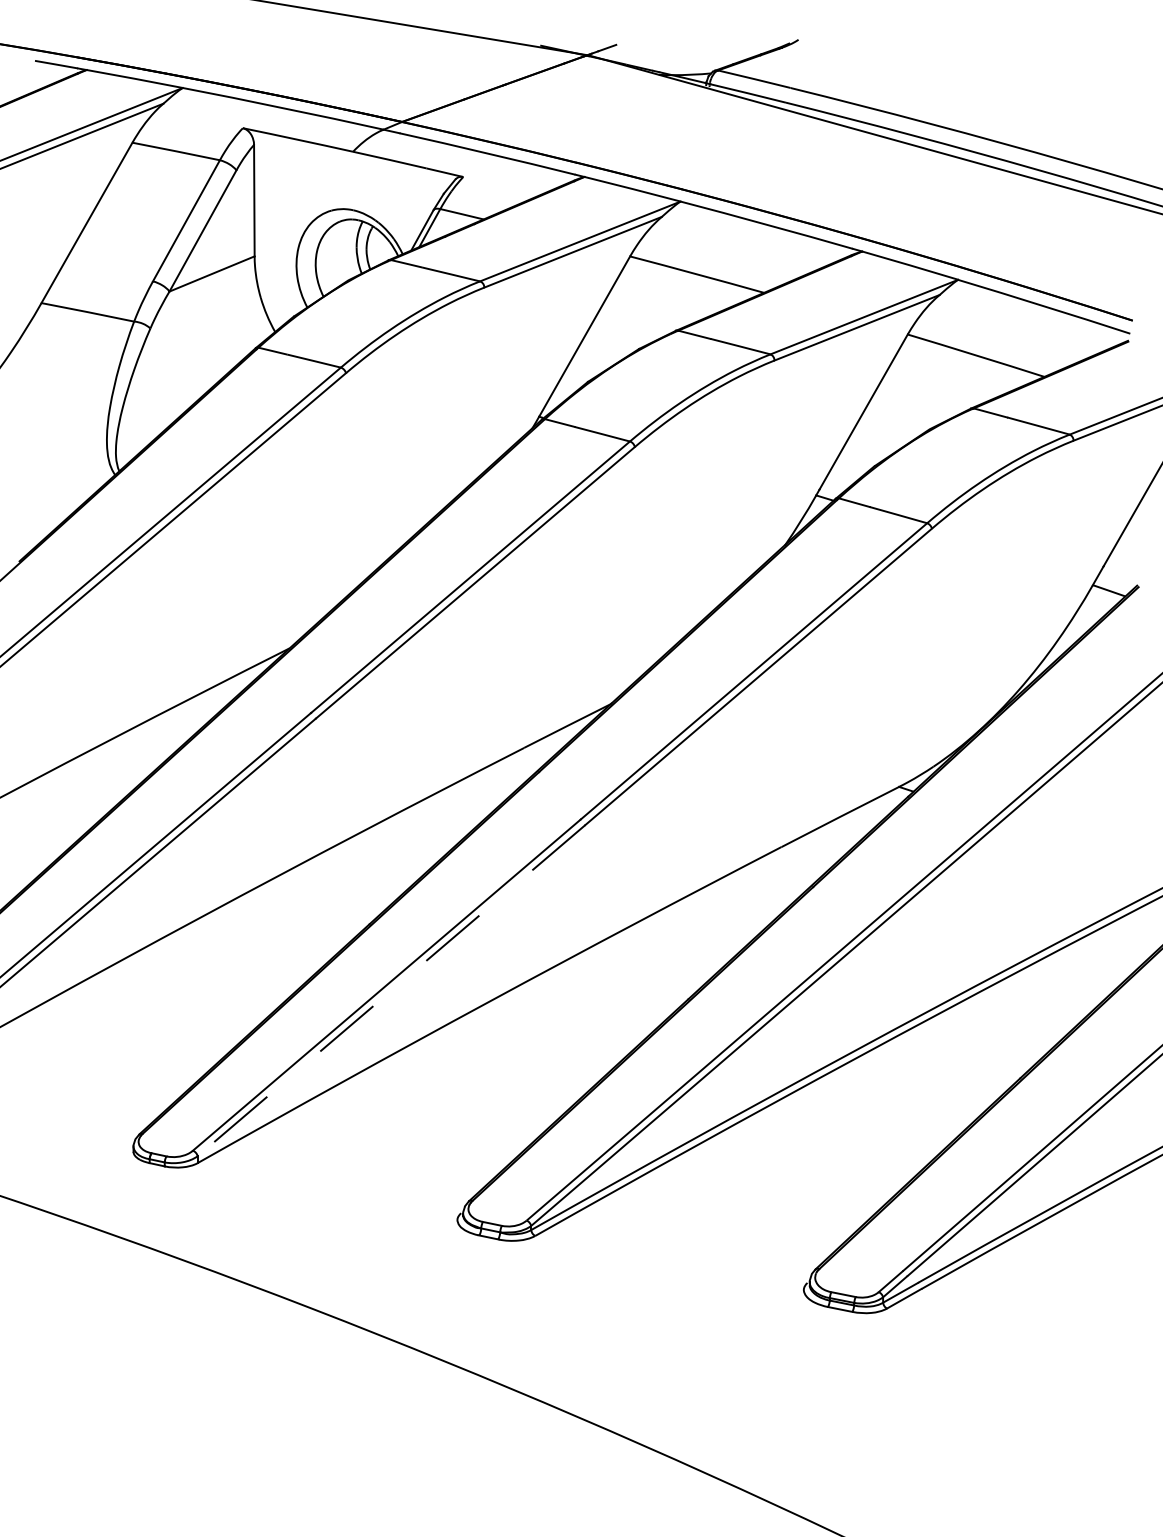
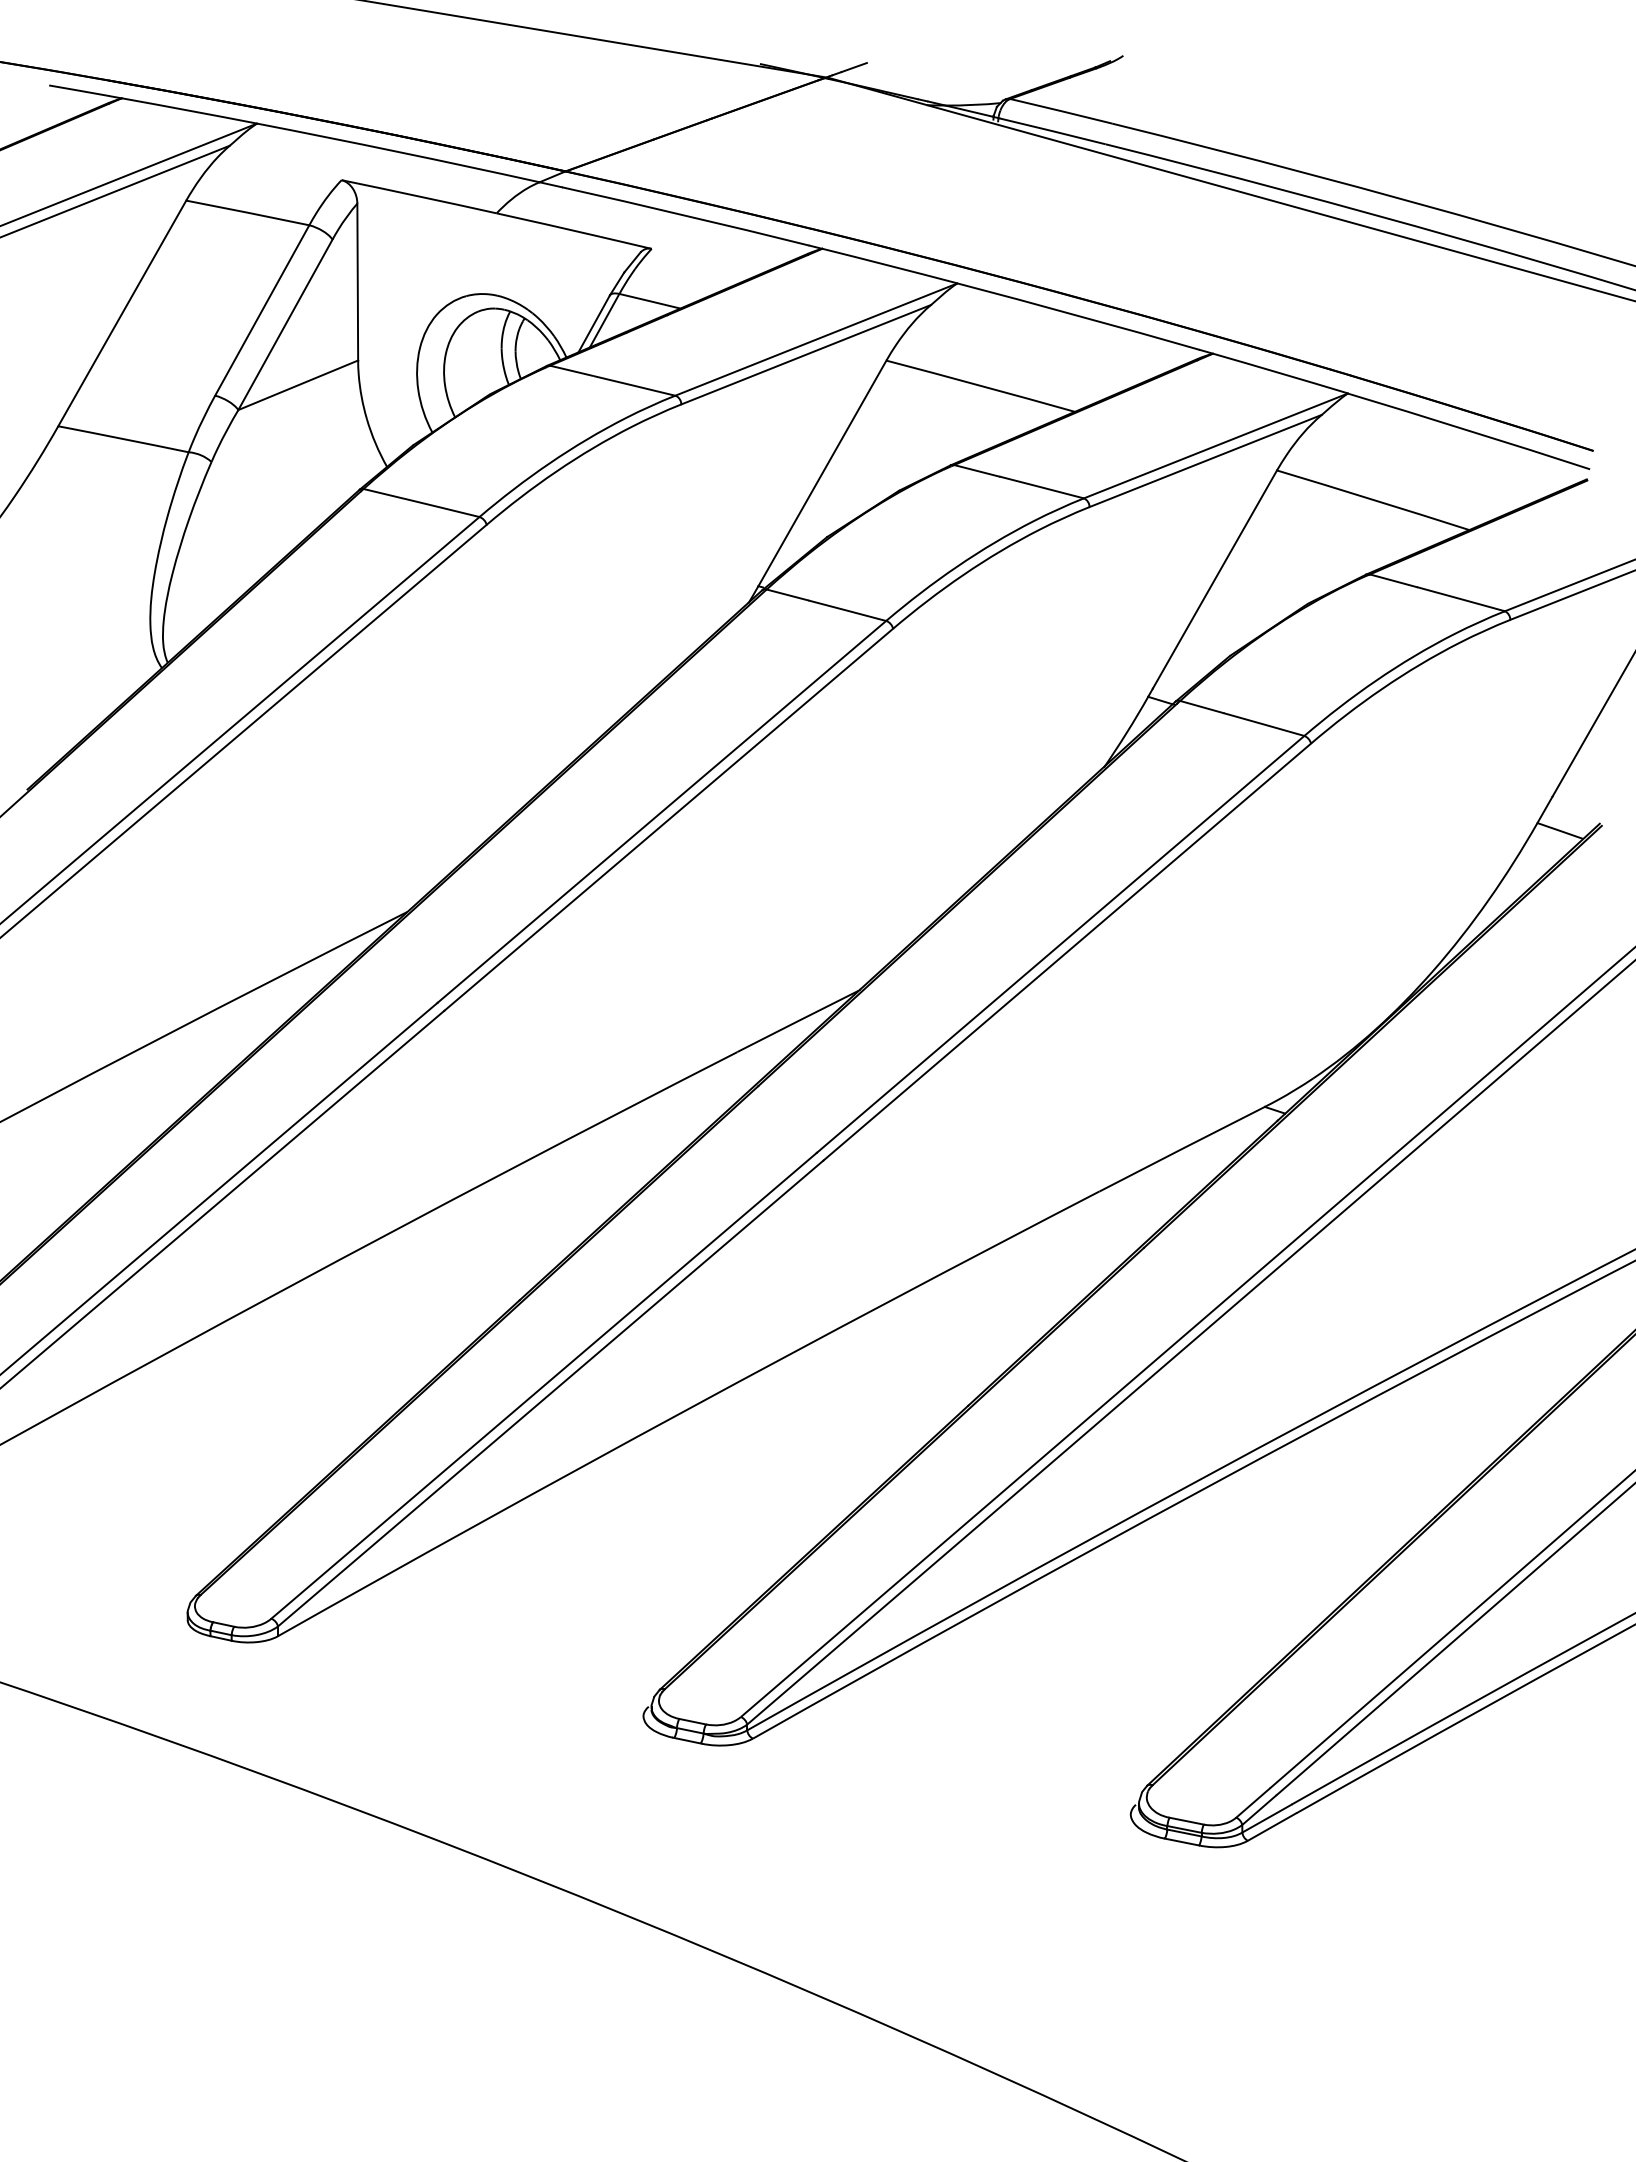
line: (391, 990) -> (550, 1393), dashed -> solid

